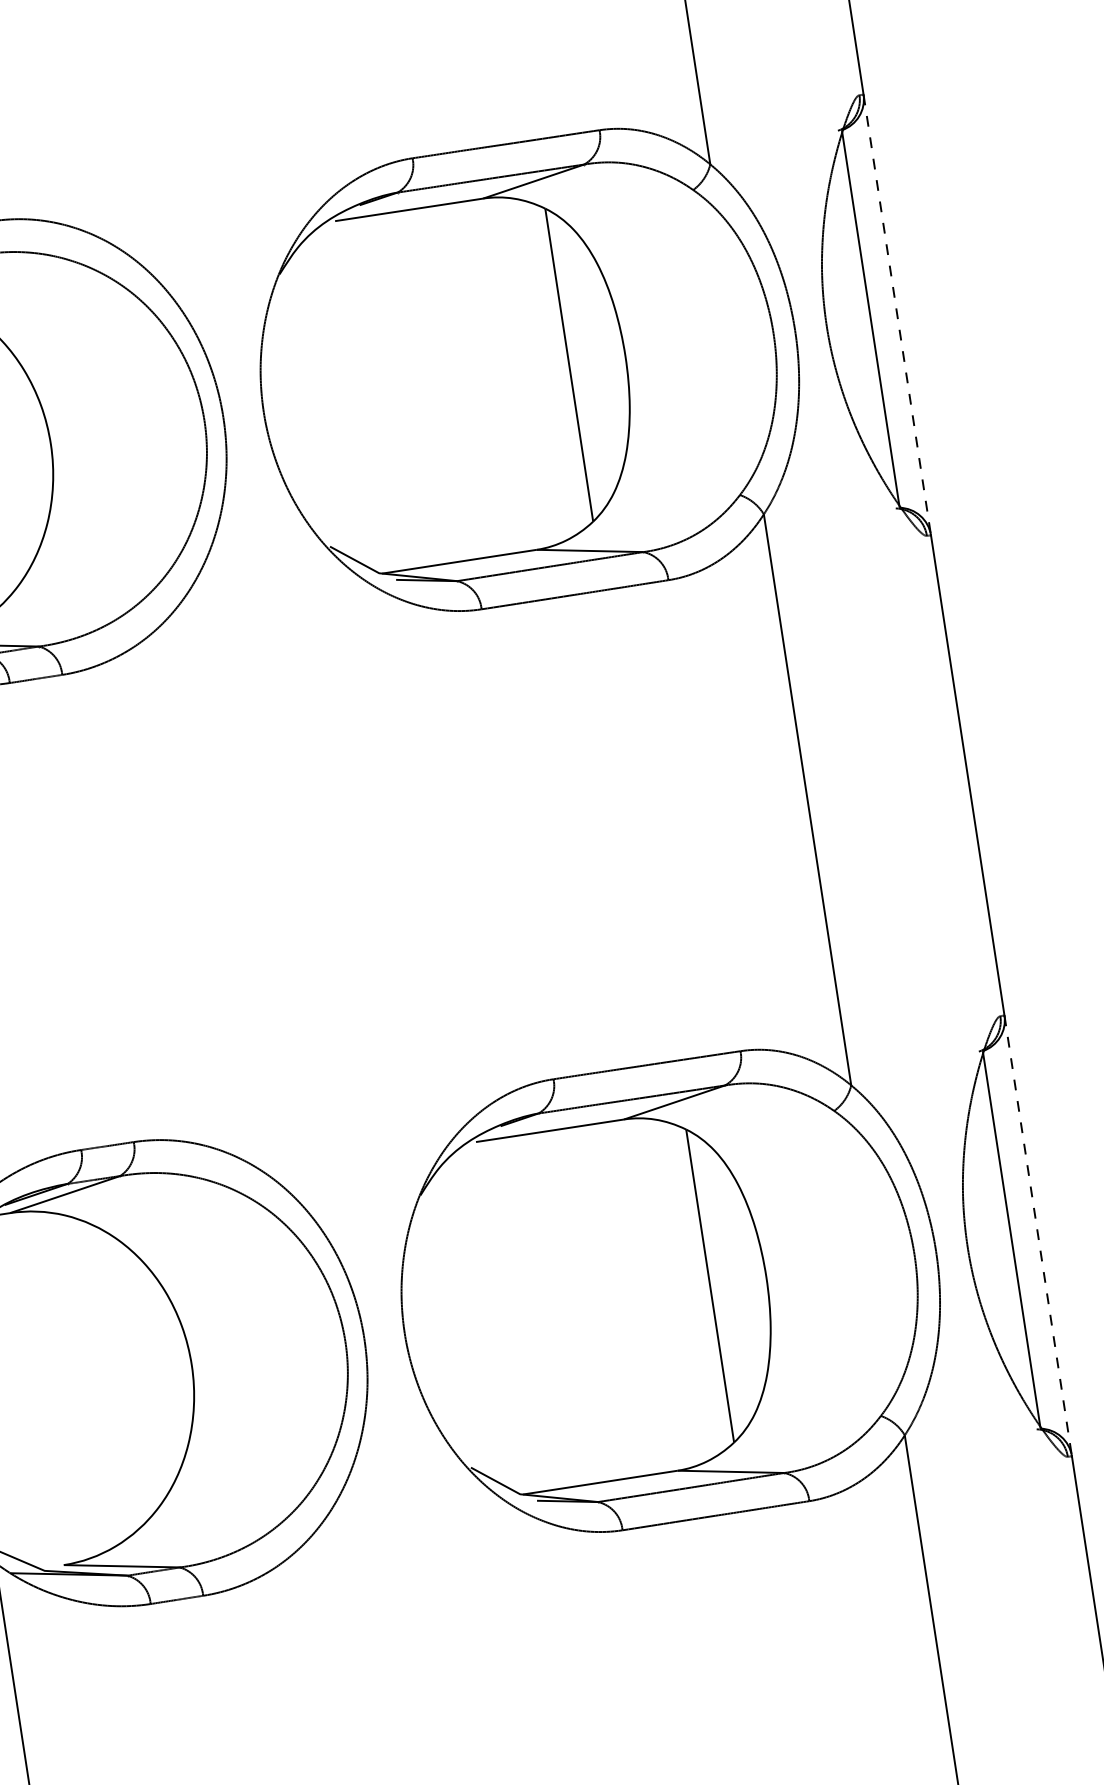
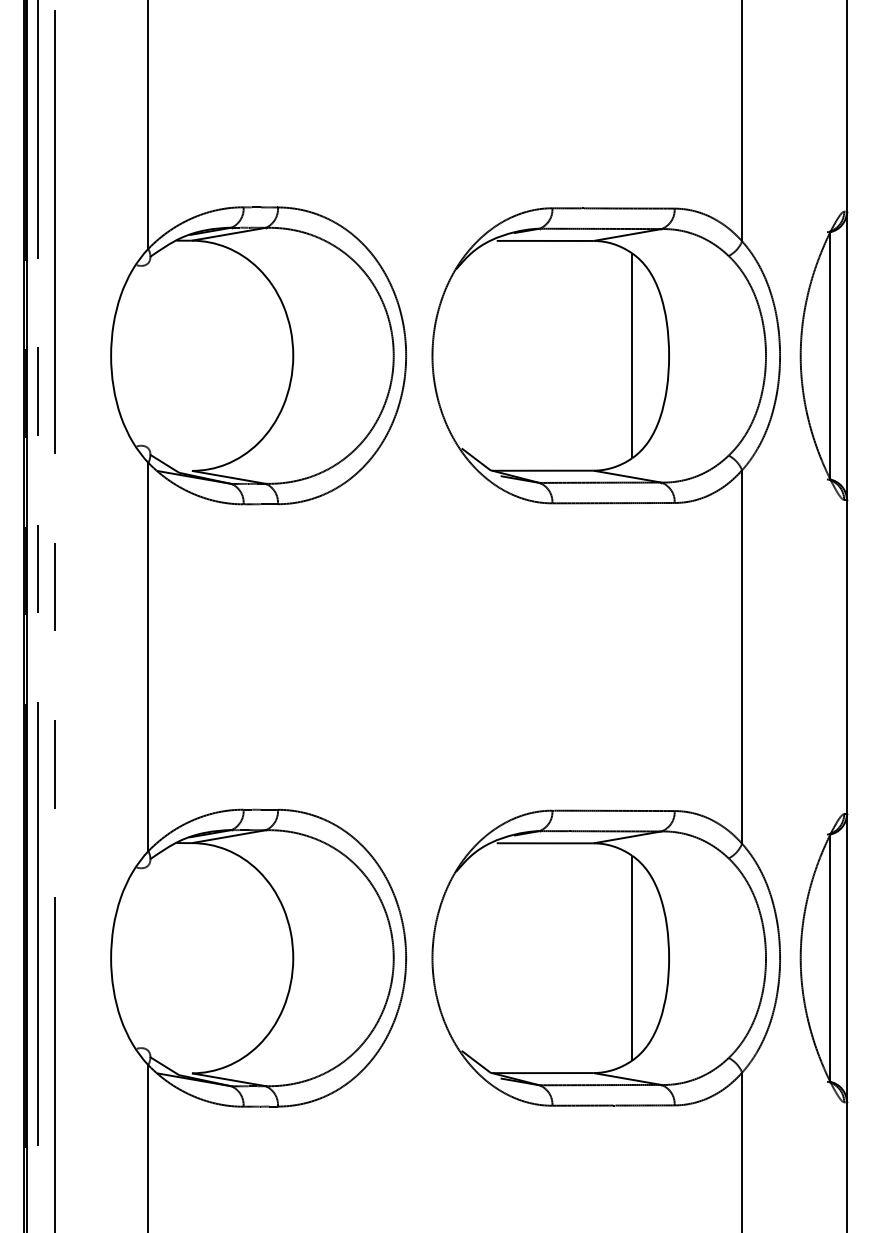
line: (896, 316) -> (846, 356), dashed -> solid
line: (1037, 1236) -> (846, 958), dashed -> solid

